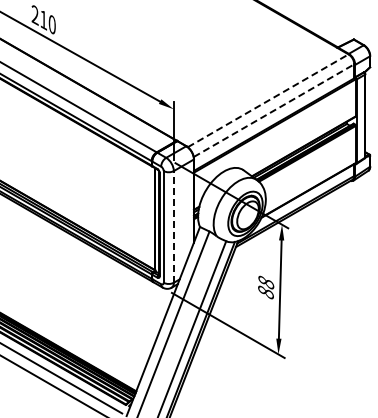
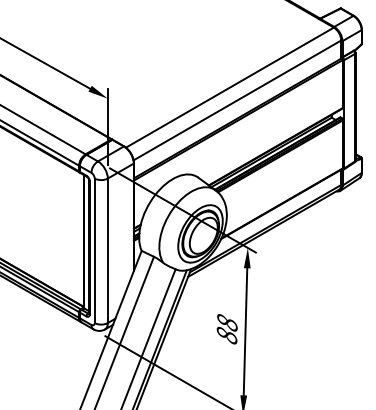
line: (268, 100) -> (230, 87), dashed -> solid
line: (274, 110) -> (238, 100), dashed -> solid
line: (173, 226) -> (107, 250), dashed -> solid

